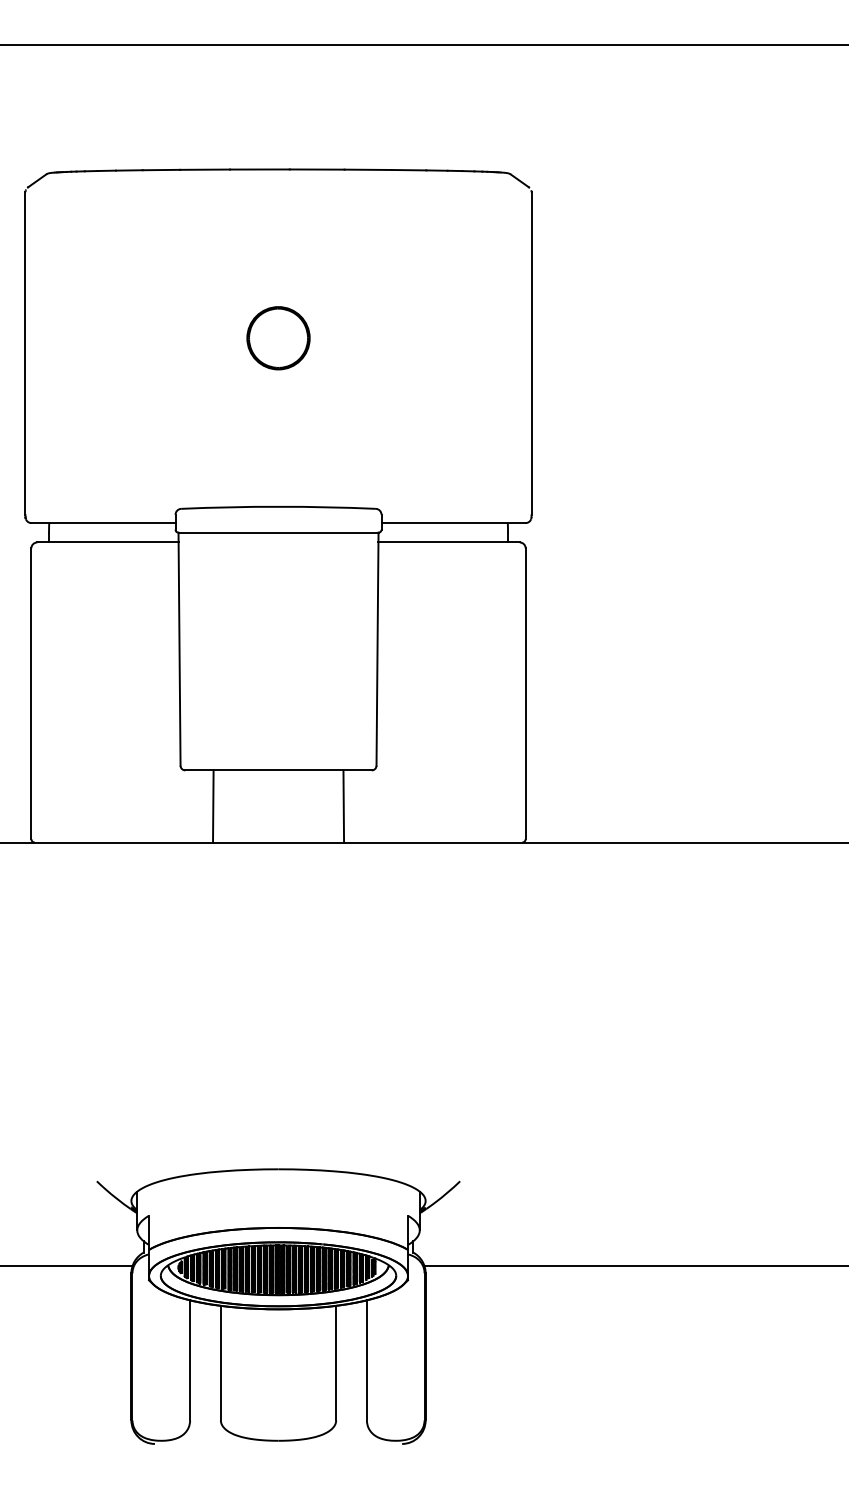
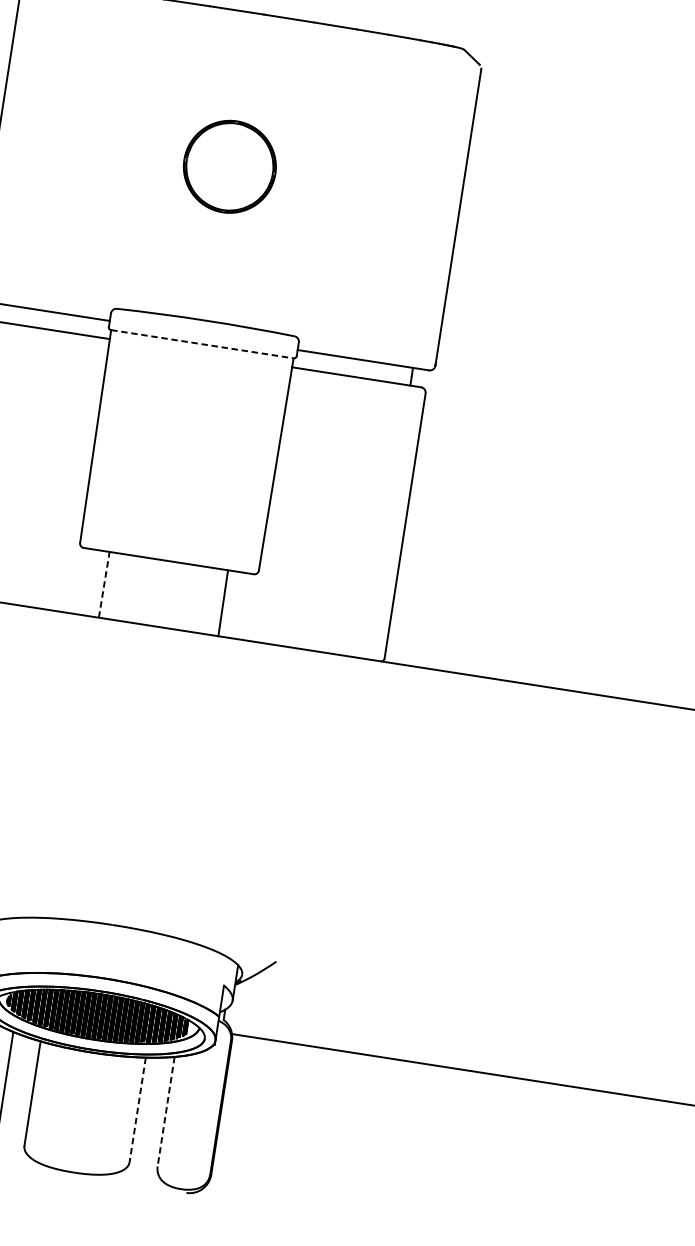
part: (278, 338) -> (229, 167), size x1.6
line: (279, 532) -> (203, 344), solid -> dashed
line: (213, 806) -> (104, 584), solid -> dashed
line: (366, 1360) -> (165, 1111), solid -> dashed
line: (336, 1363) -> (137, 1110), solid -> dashed

